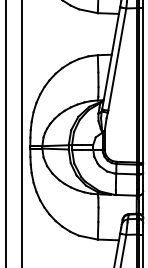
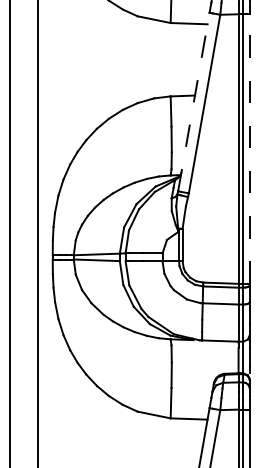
line: (111, 58) -> (194, 102), solid -> dashed
line: (143, 84) -> (250, 147), solid -> dashed

